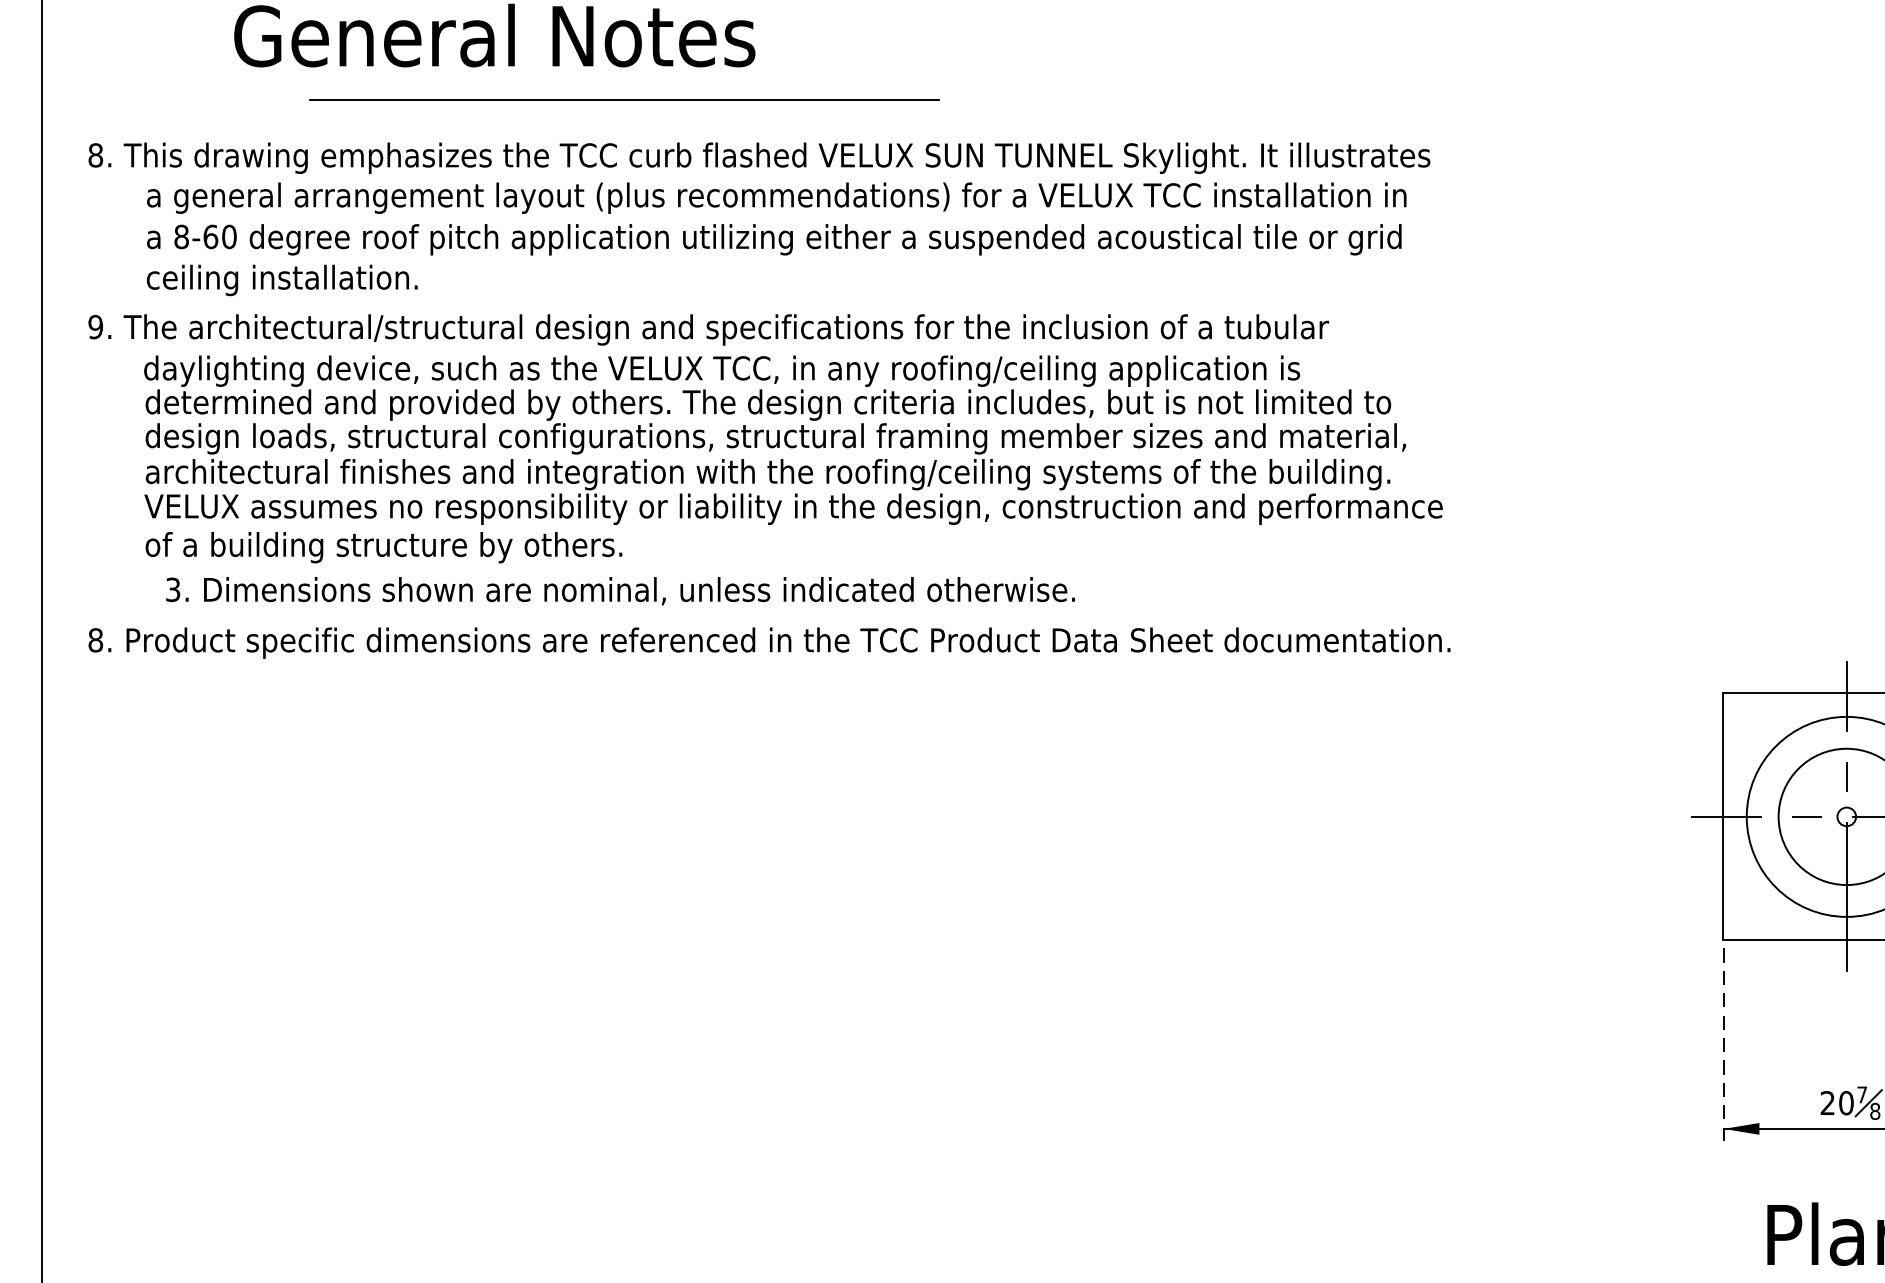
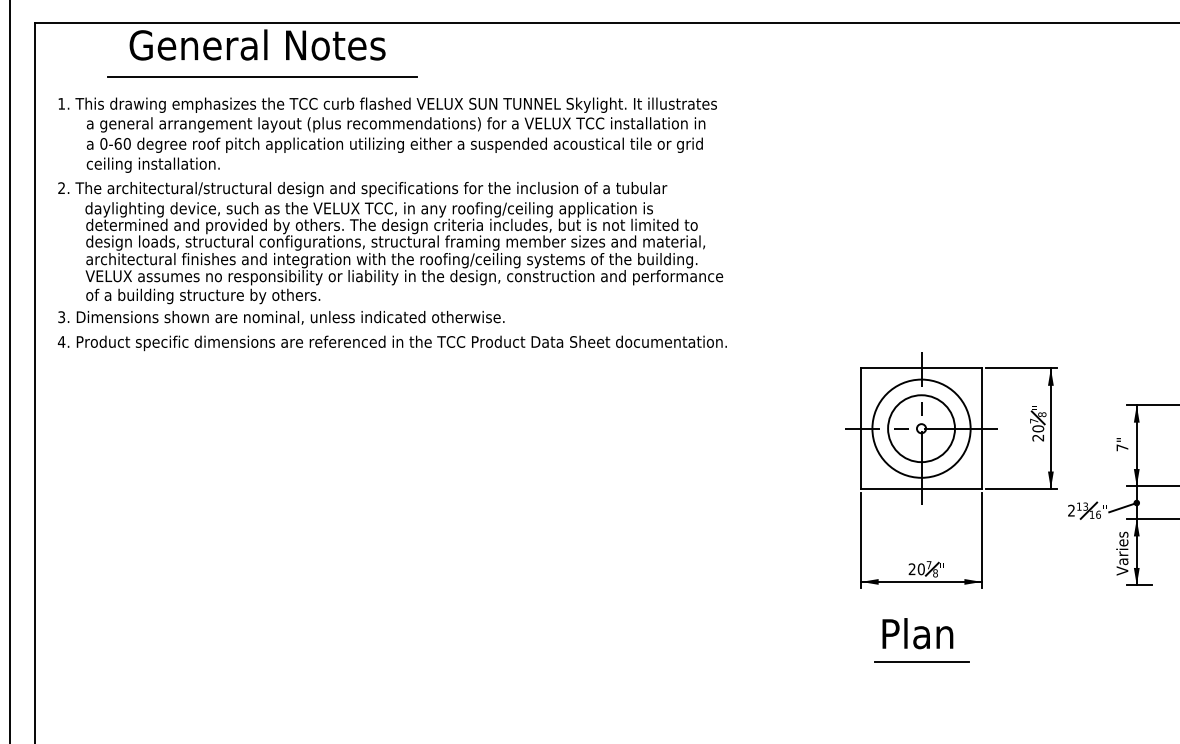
line: (624, 99) -> (262, 76), moved
text: (95, 154) -> (61, 103), 8. -> 1.
text: (180, 236) -> (103, 143), 8-60 -> 0-60
text: (95, 327) -> (61, 188), 9. -> 2.
text: (620, 590) -> (281, 317), moved
text: (95, 639) -> (61, 341), 8. -> 4.
line: (1724, 1044) -> (861, 540), dashed -> solid

